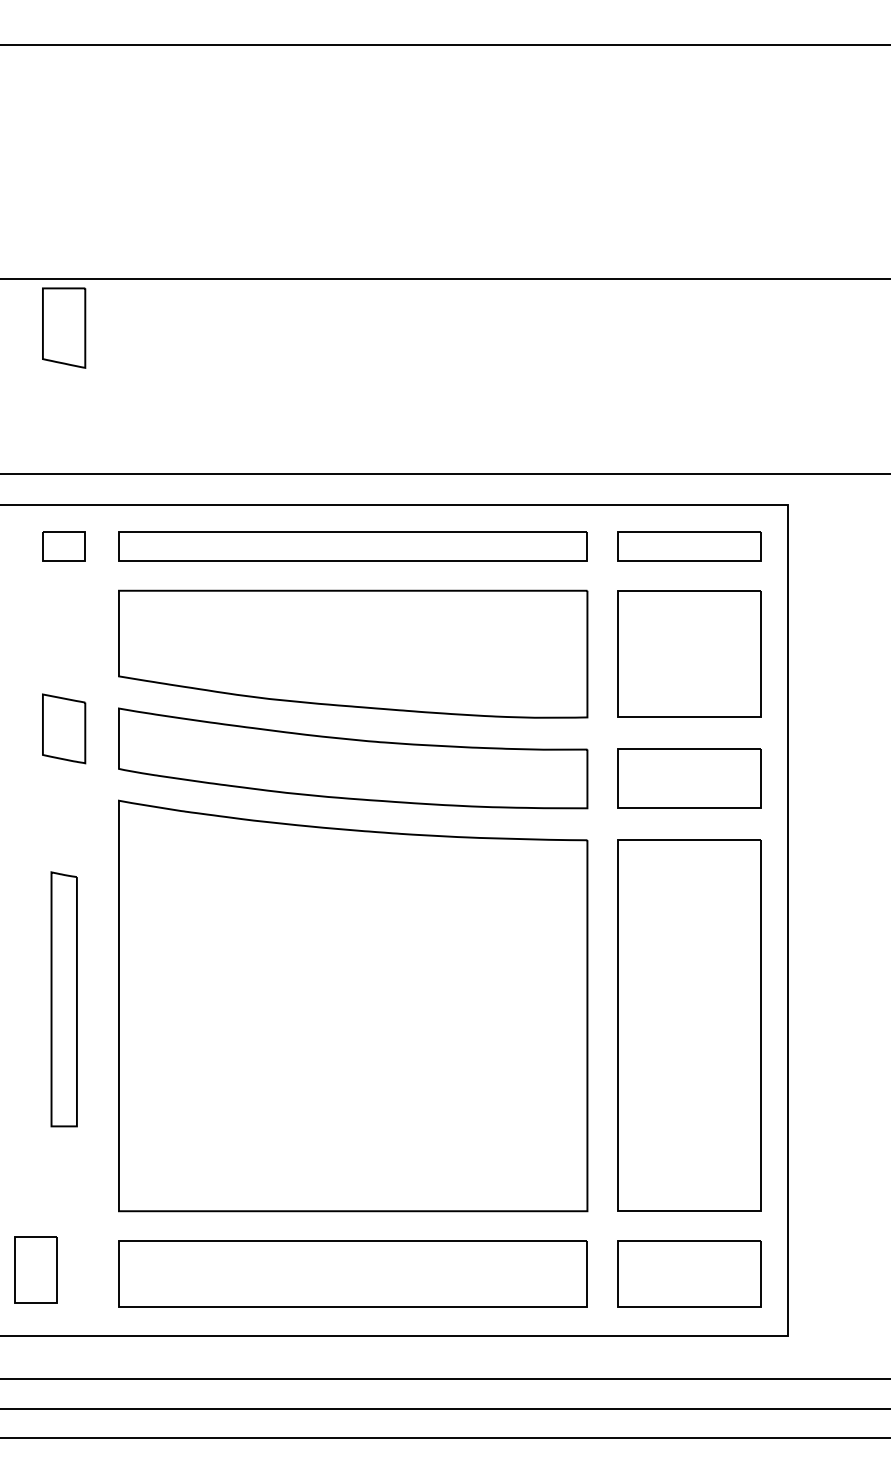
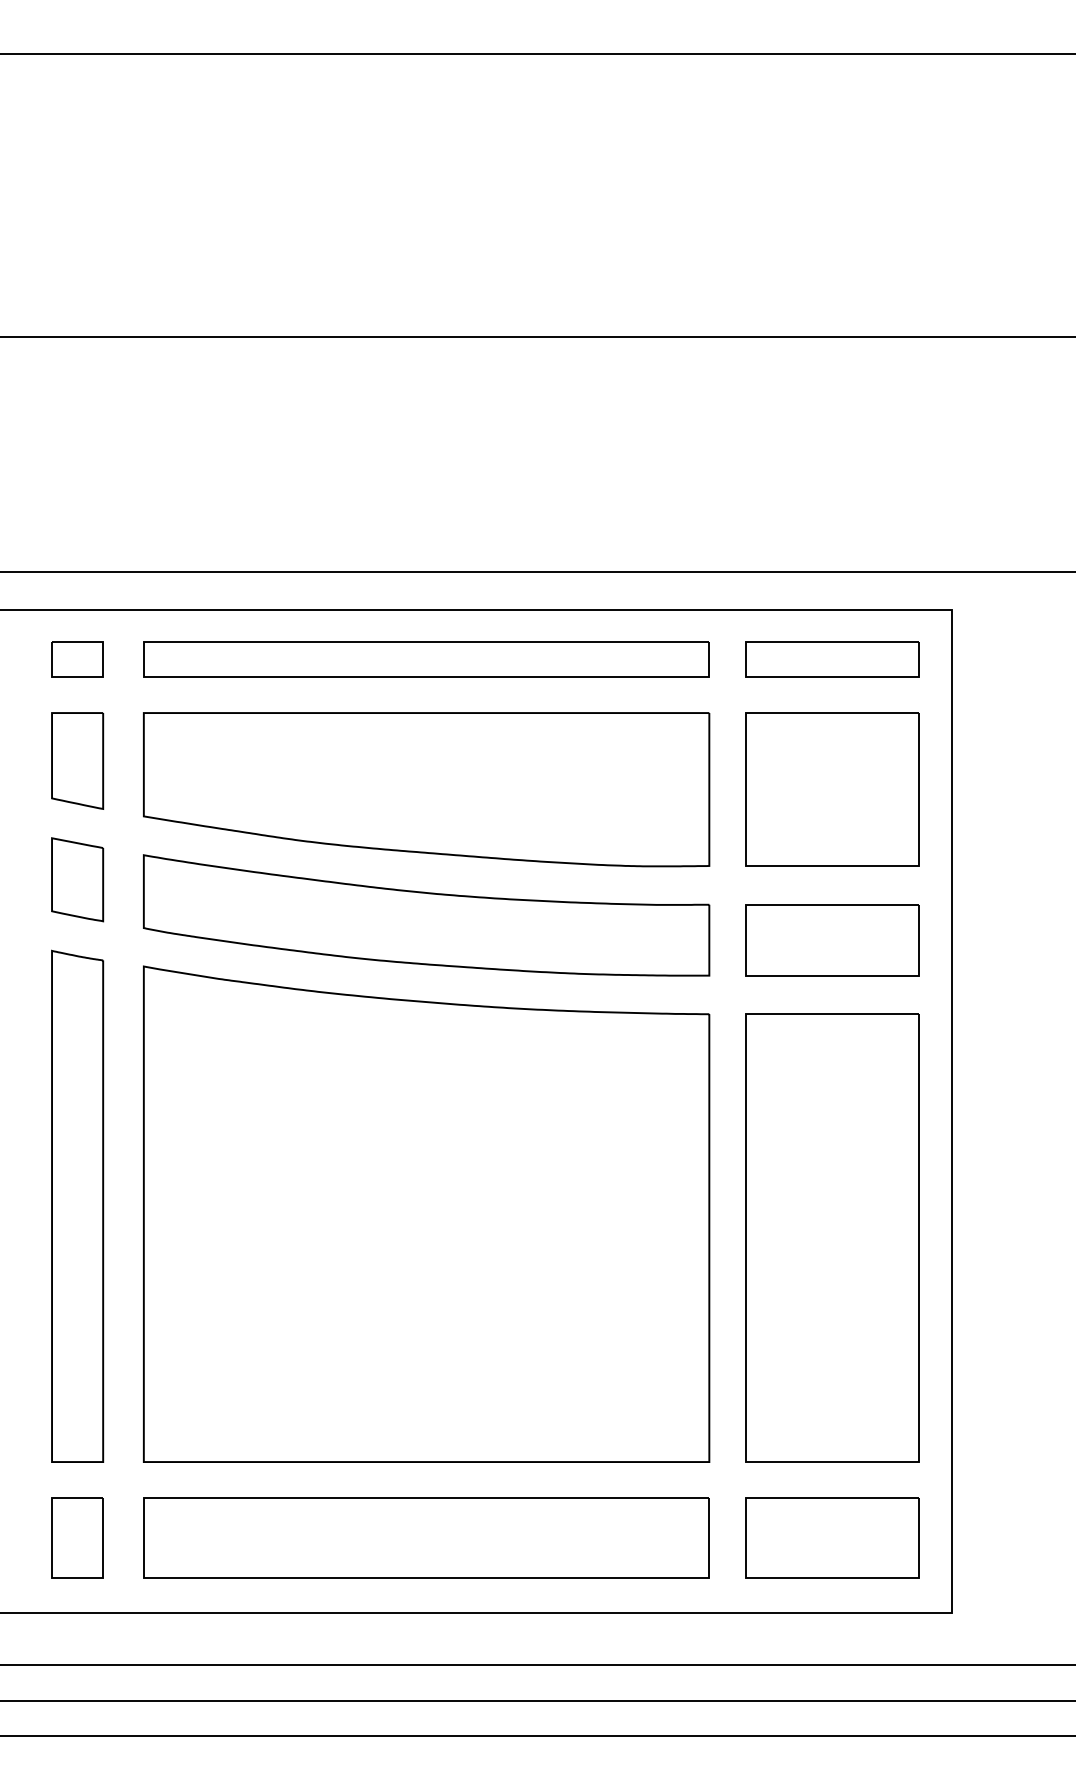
part: (64, 327) -> (77, 760), moved
part: (64, 998) -> (77, 1205), size x1.67
part: (35, 1269) -> (77, 1537), moved

